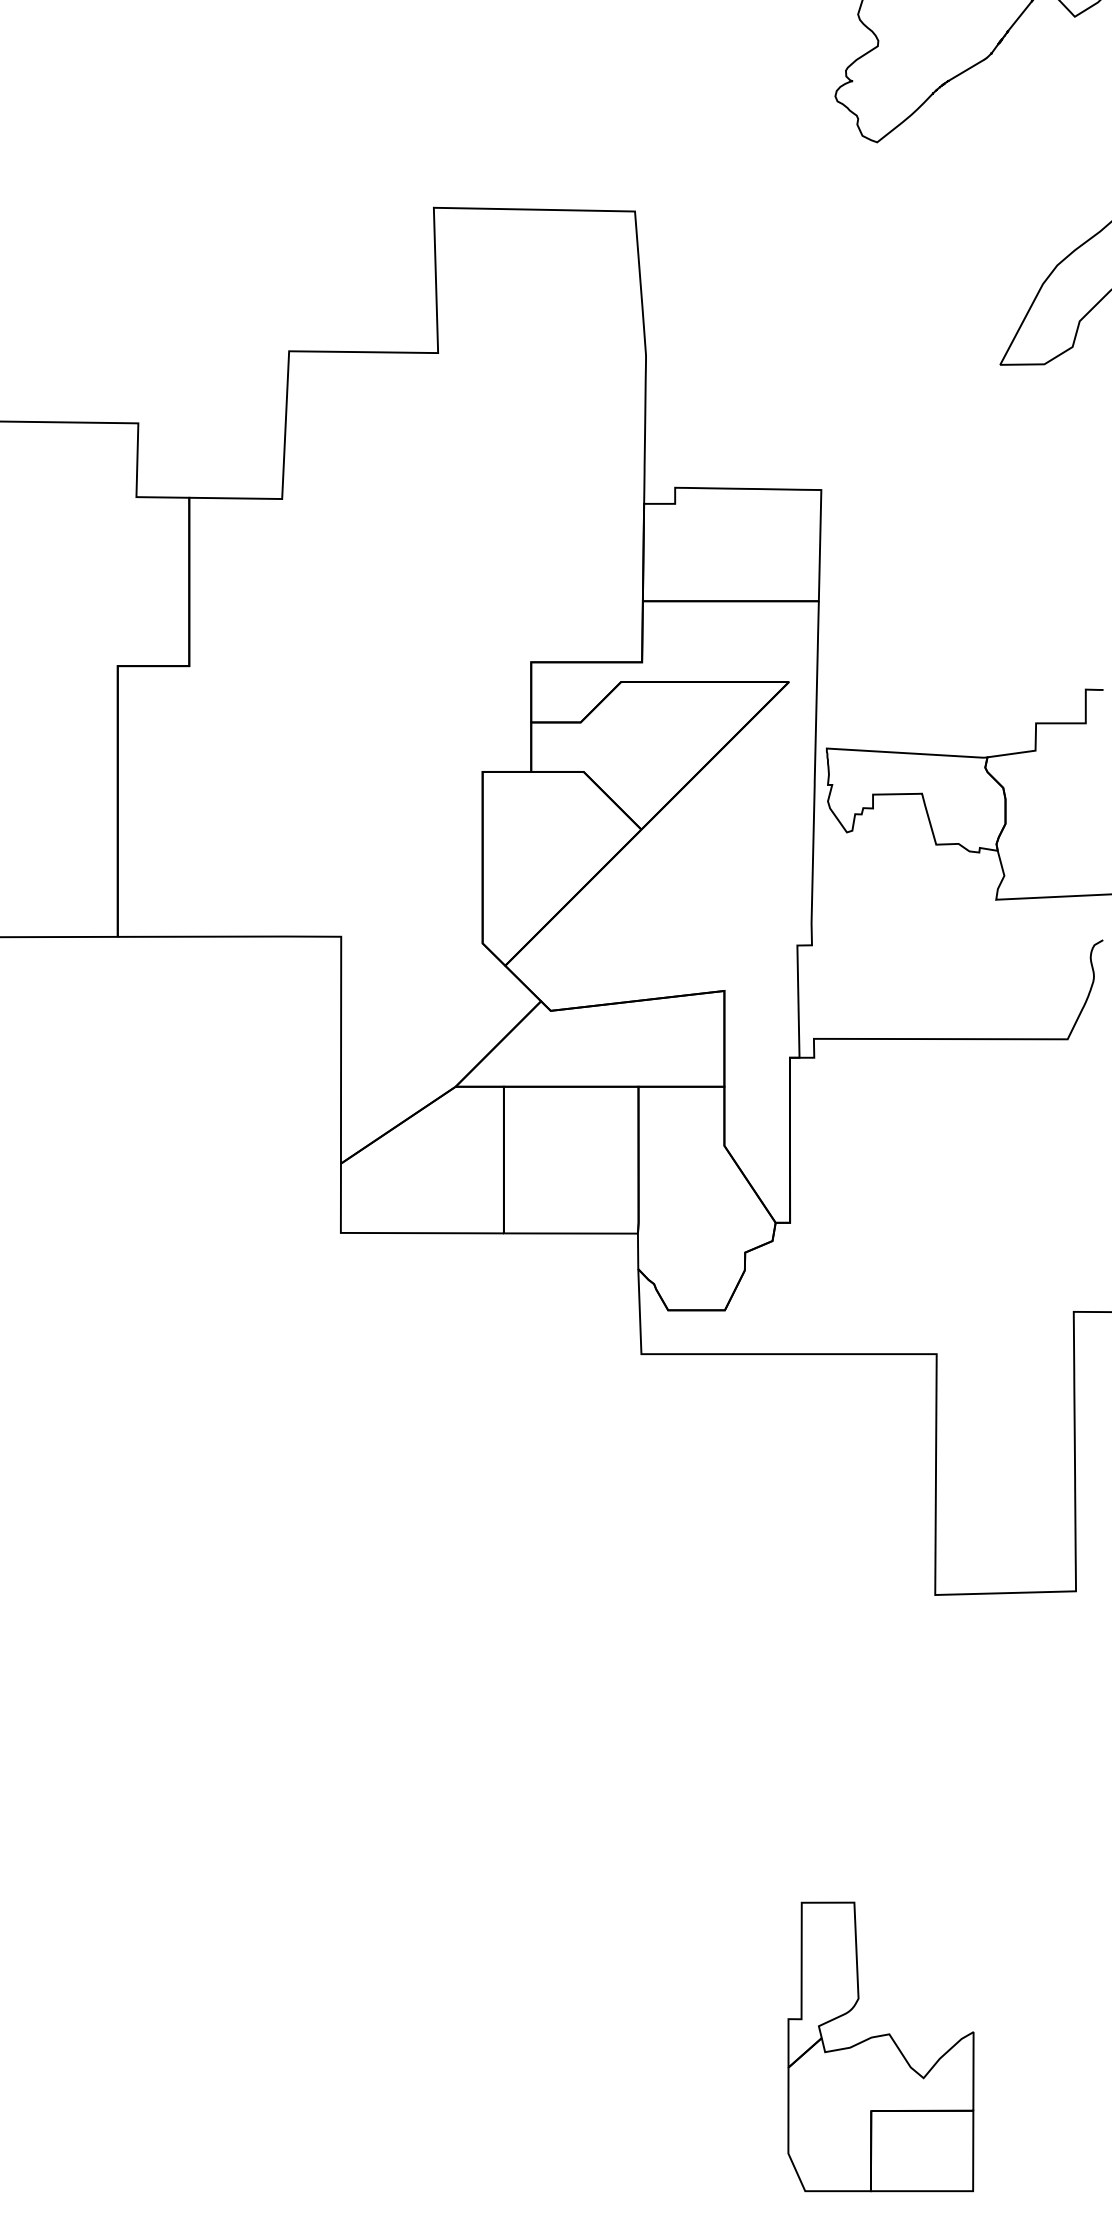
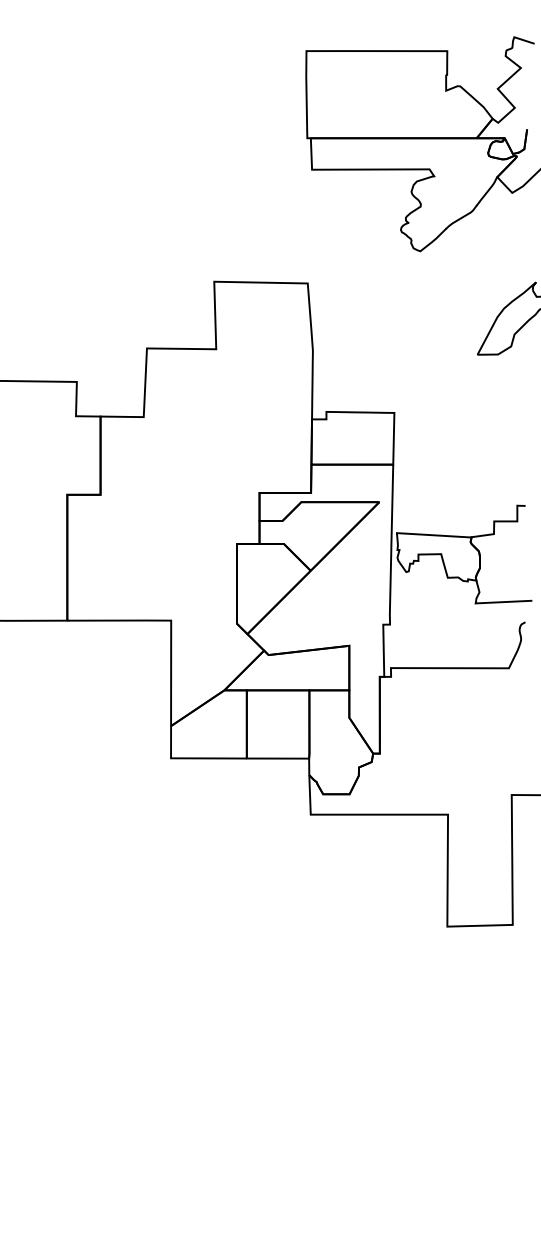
part: (881, 2046) -> (422, 1136), removed

